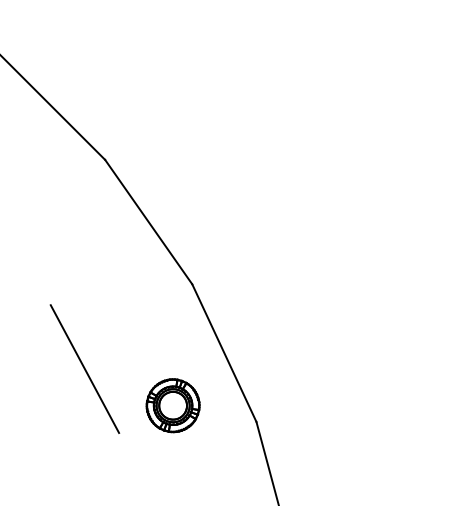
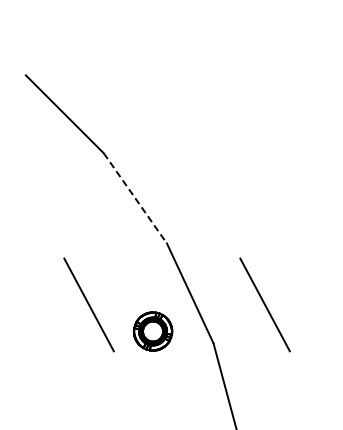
line: (148, 222) -> (135, 198), solid -> dashed
line: (326, 368) -> (264, 304), added

